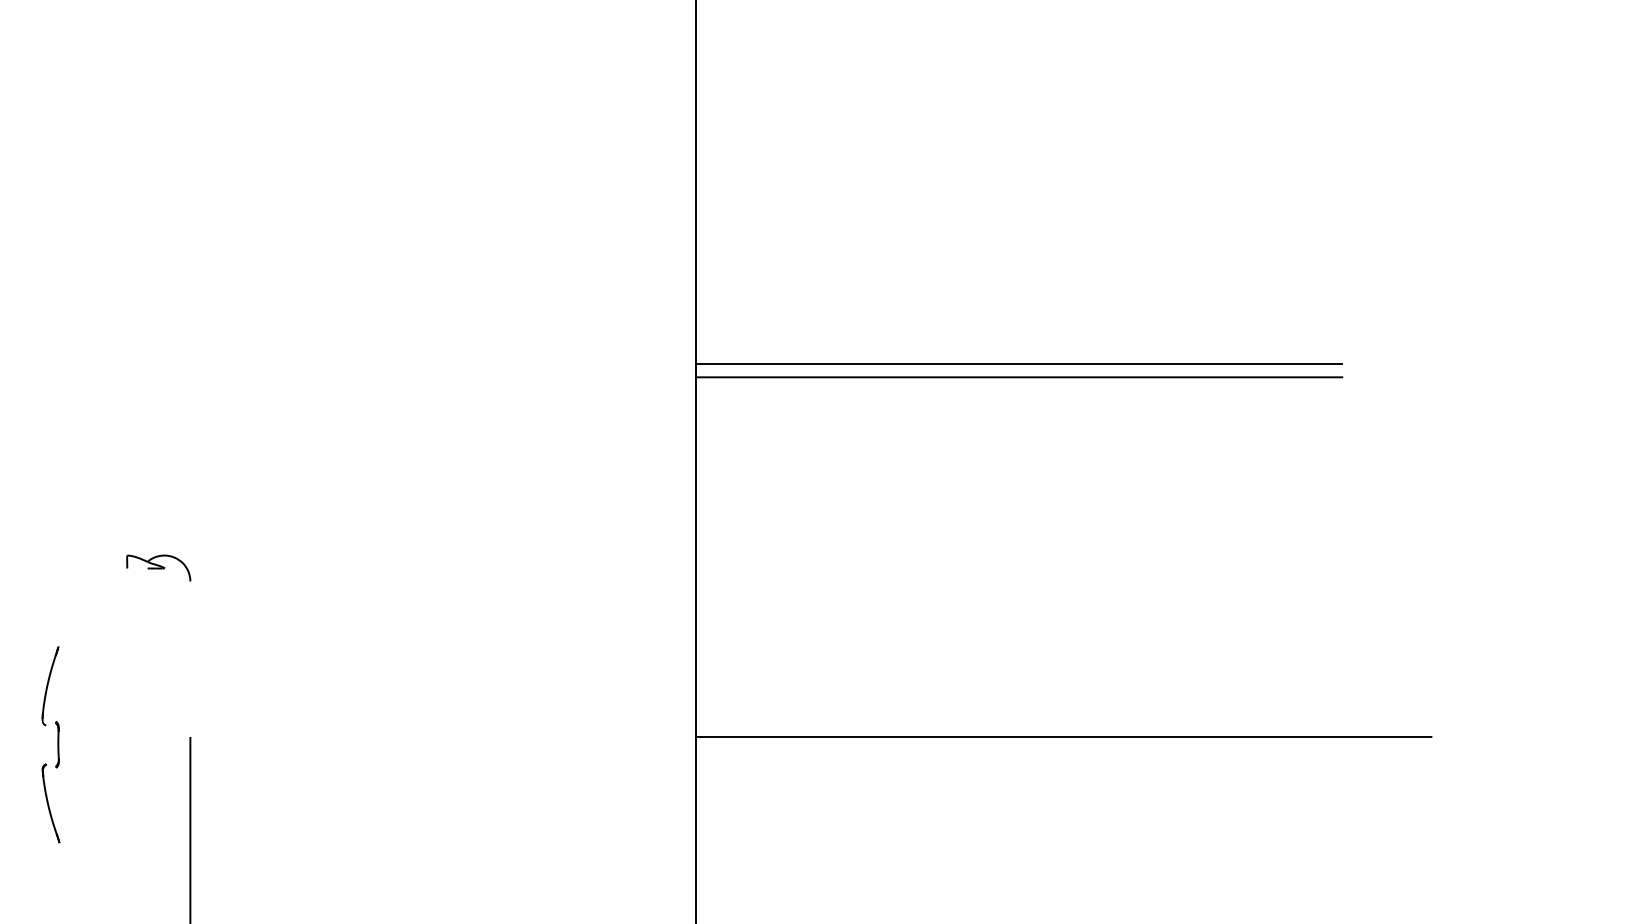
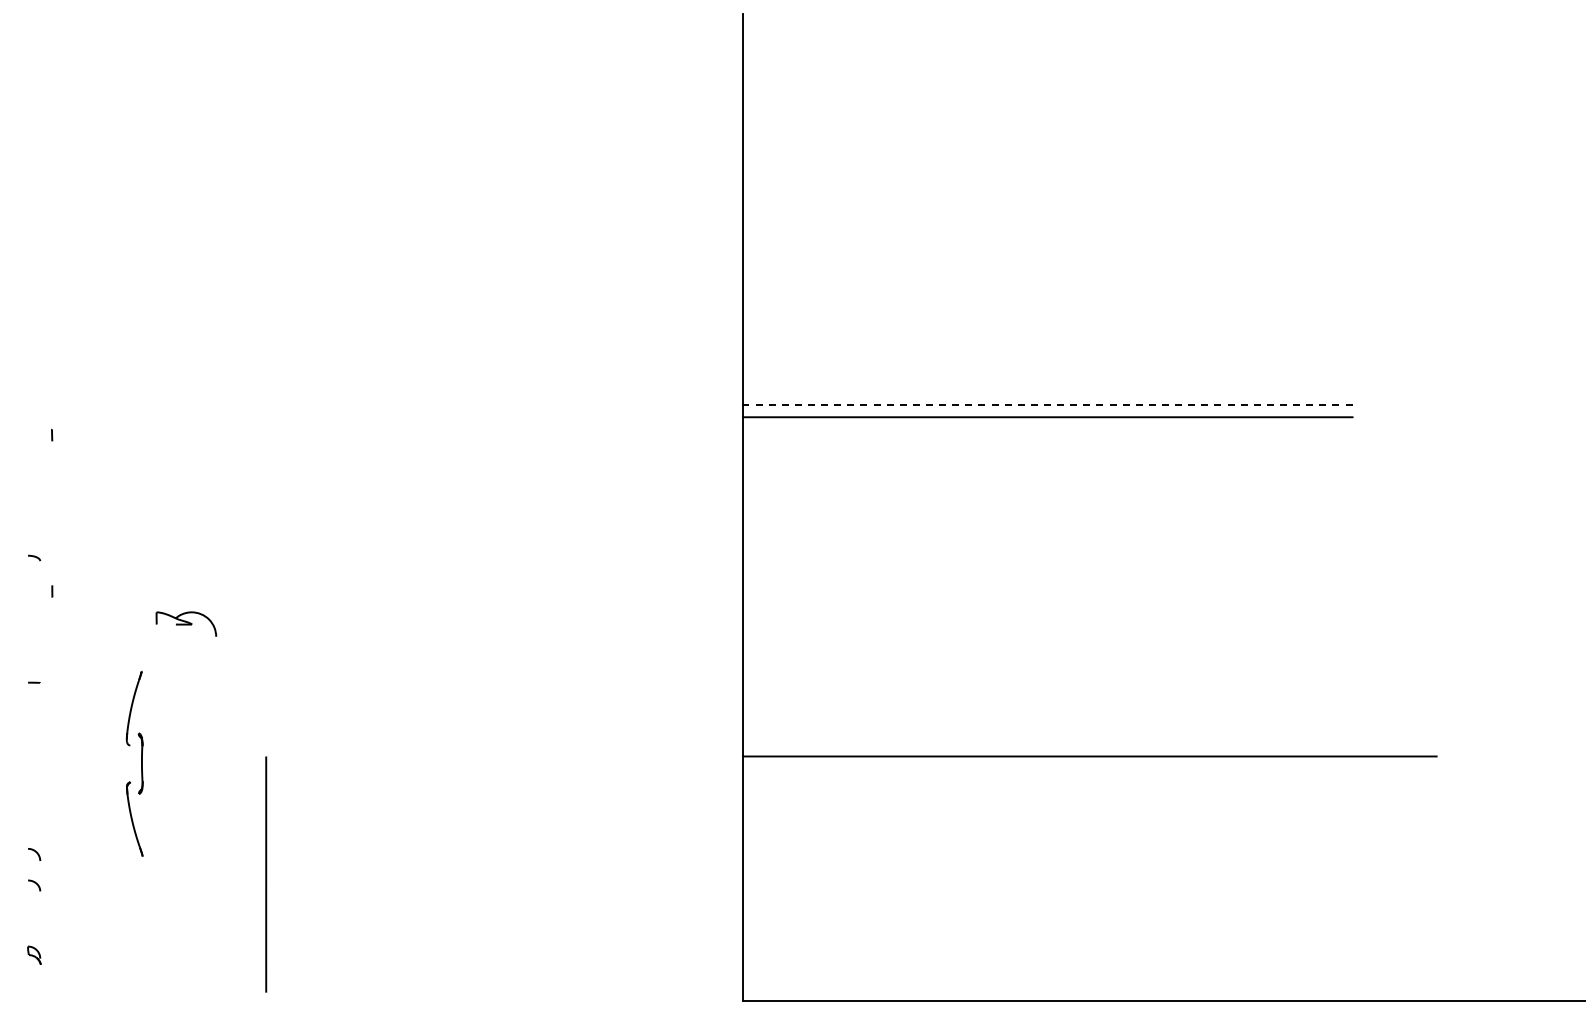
line: (1018, 364) -> (1047, 405), solid -> dashed
part: (158, 567) -> (186, 623), moved
part: (57, 744) -> (140, 763), size x1.4

